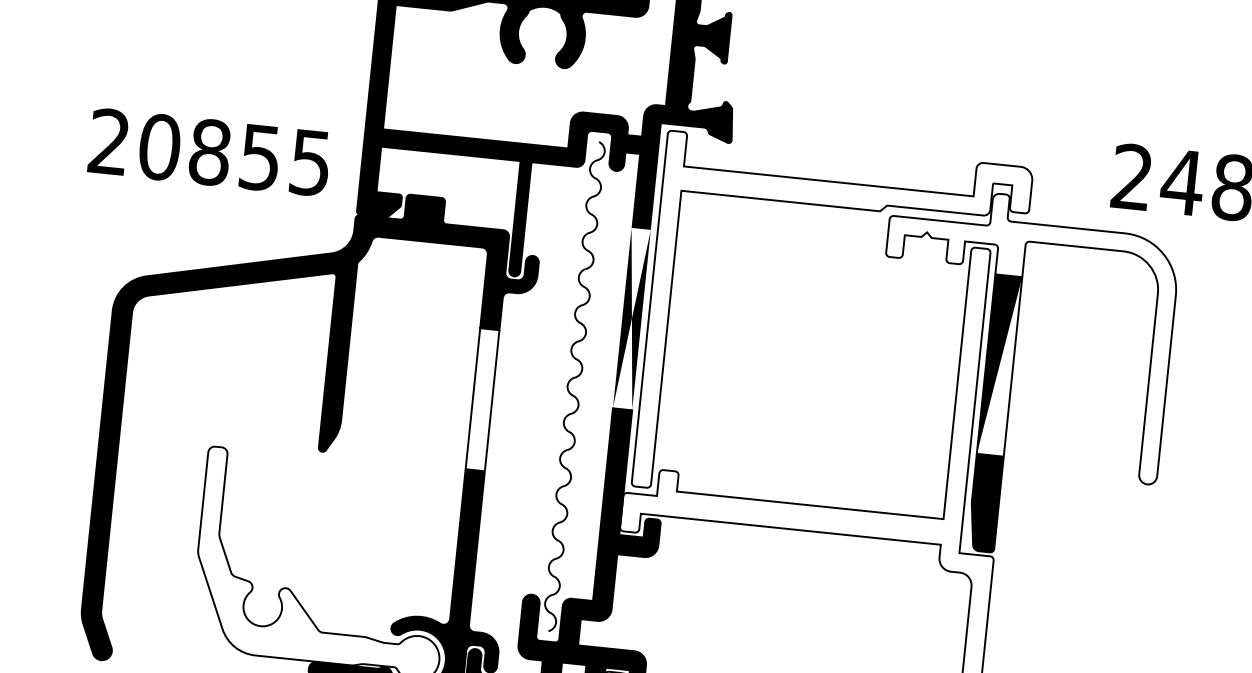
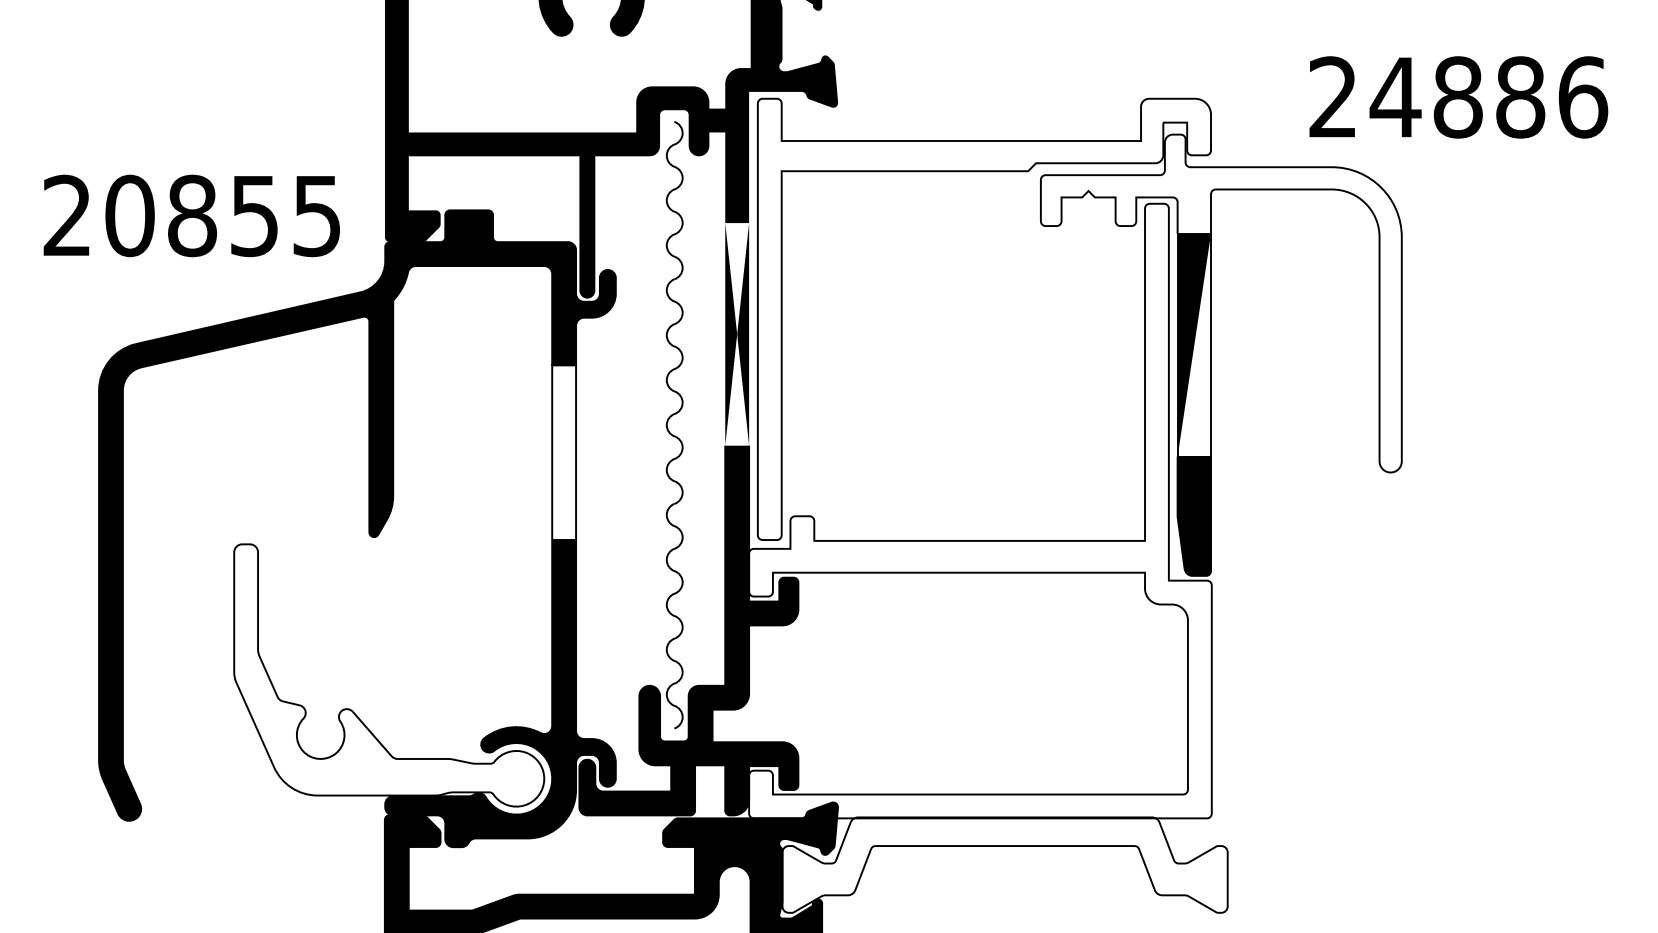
text: (209, 152) -> (191, 215), moved

